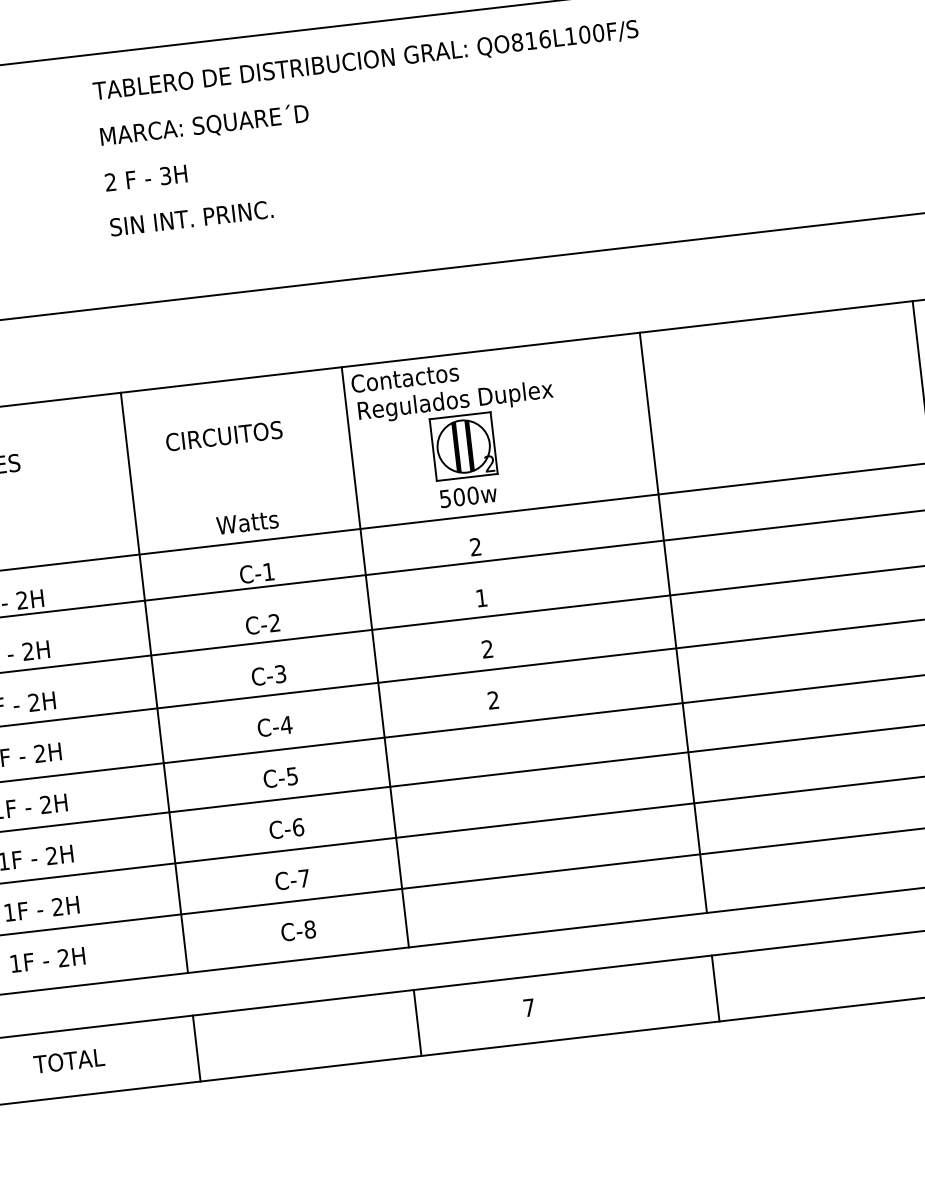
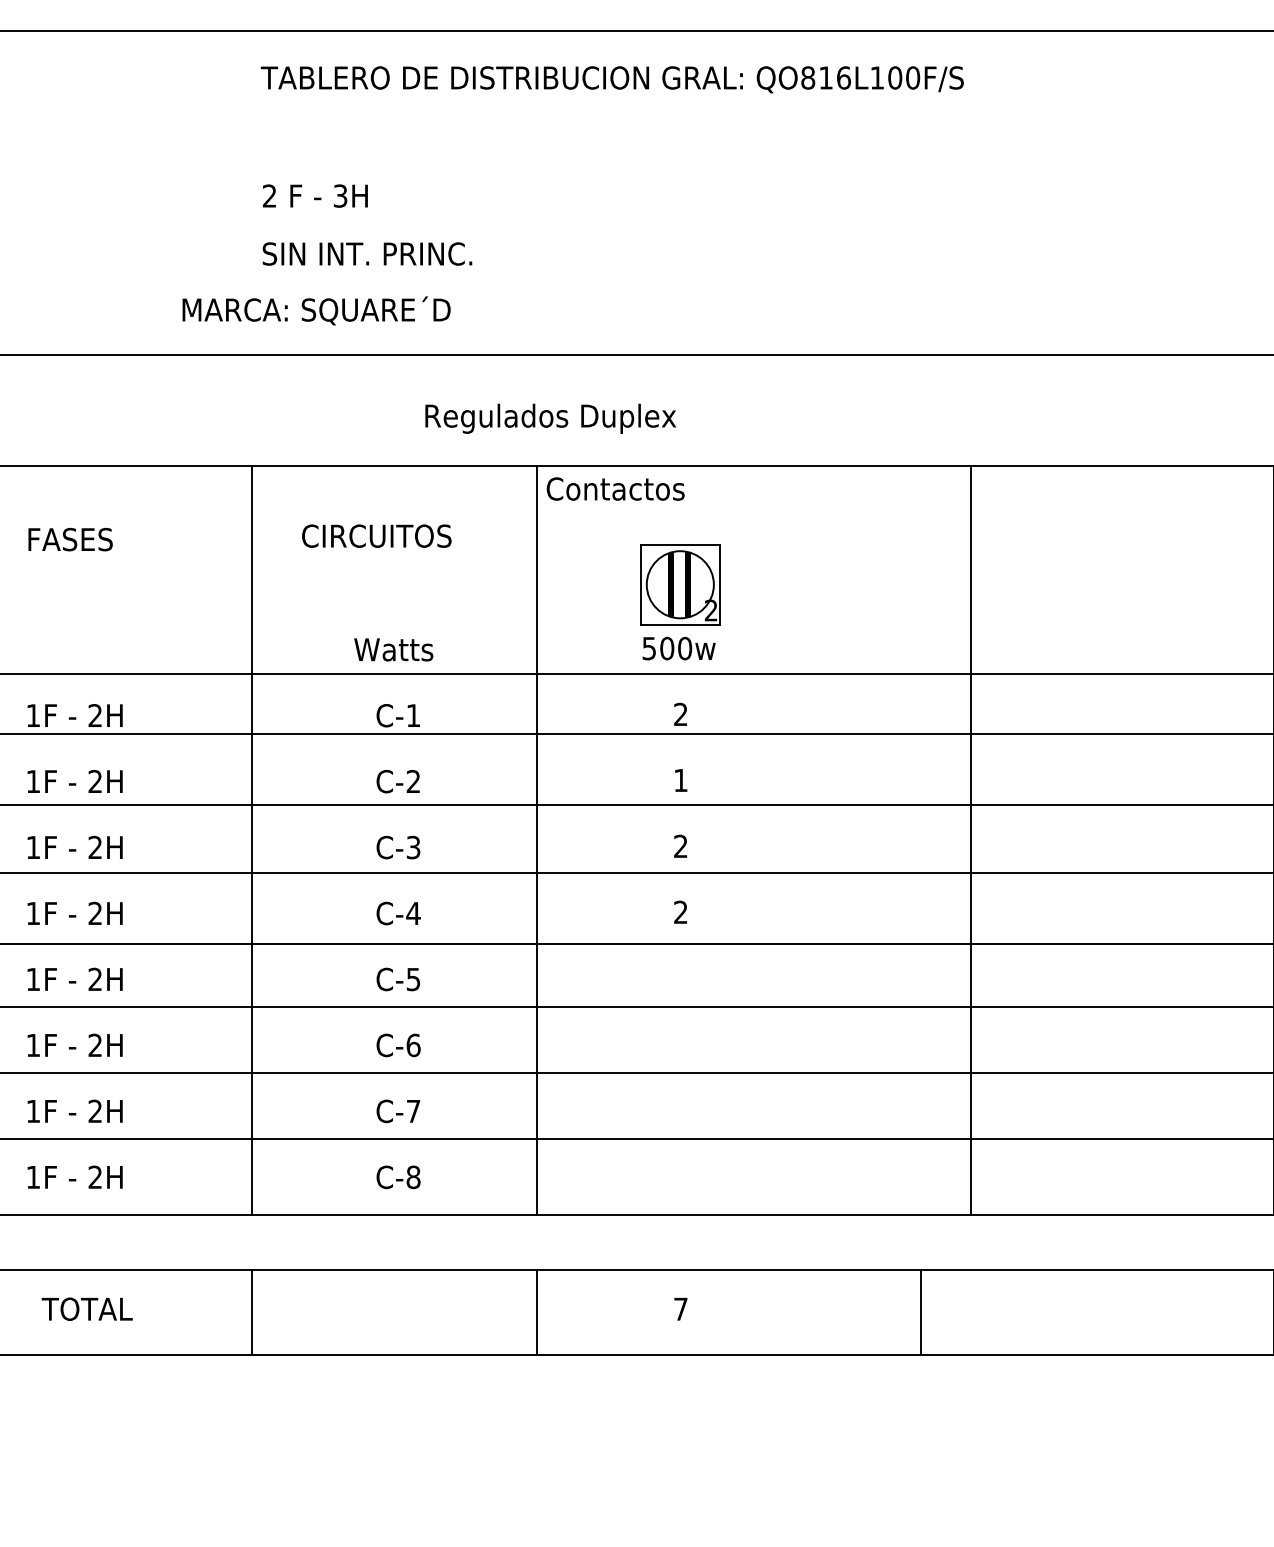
text: (204, 125) -> (316, 310), moved
text: (455, 401) -> (550, 418), moved
line: (673, 622) -> (971, 839), moved

